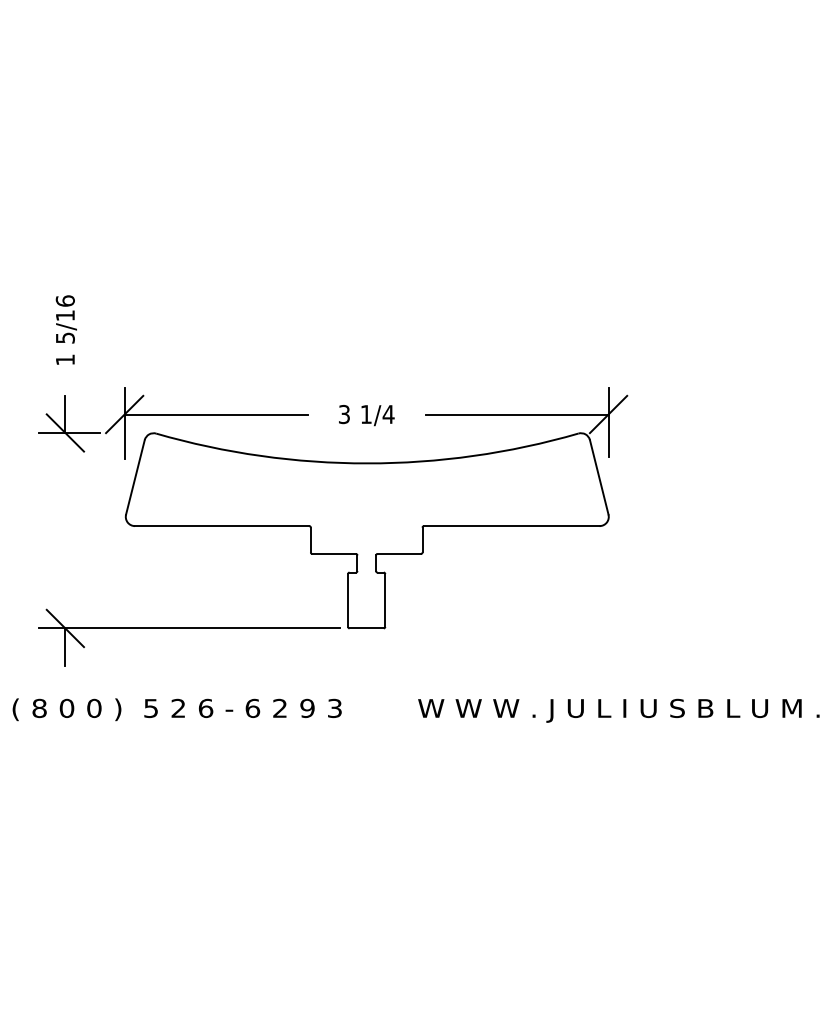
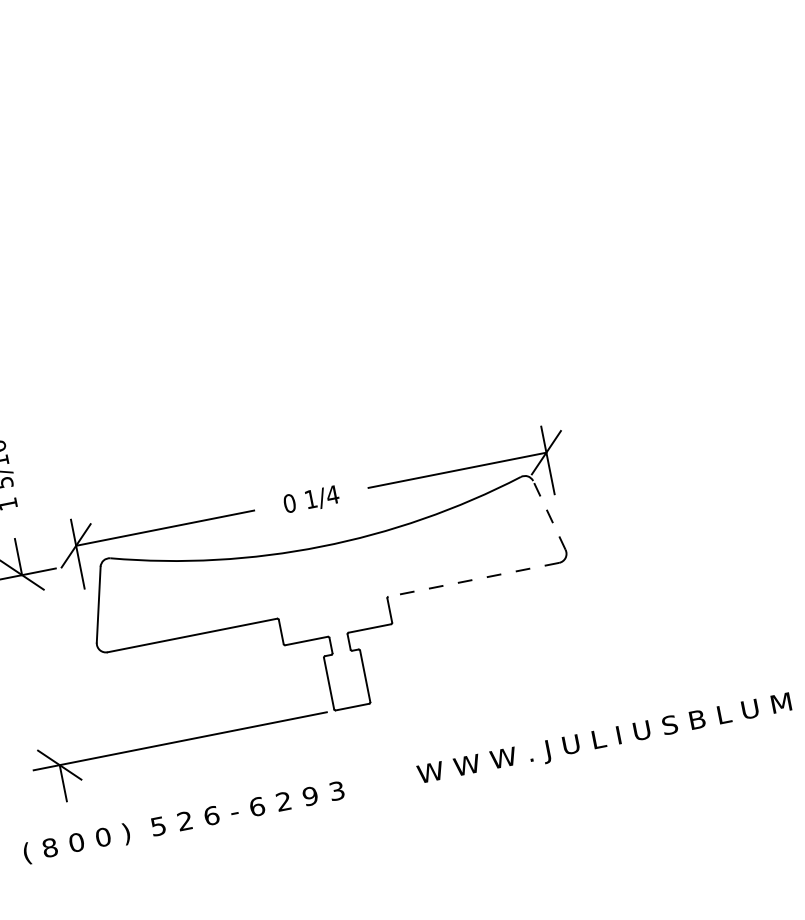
text: (344, 414) -> (289, 503), 3 -> 0
line: (599, 476) -> (549, 514), solid -> dashed
line: (511, 526) -> (473, 580), solid -> dashed

